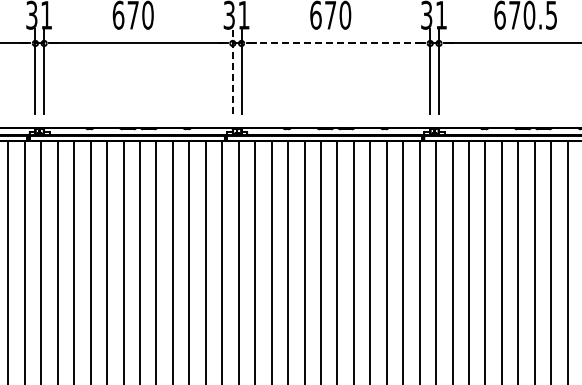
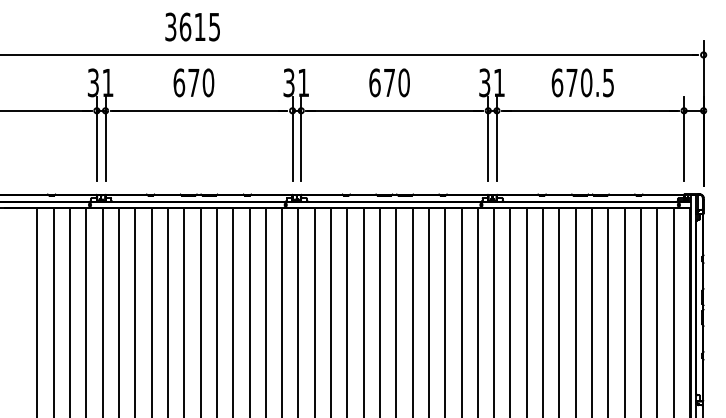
line: (335, 43) -> (394, 110), dashed -> solid
line: (232, 71) -> (292, 138), dashed -> solid

